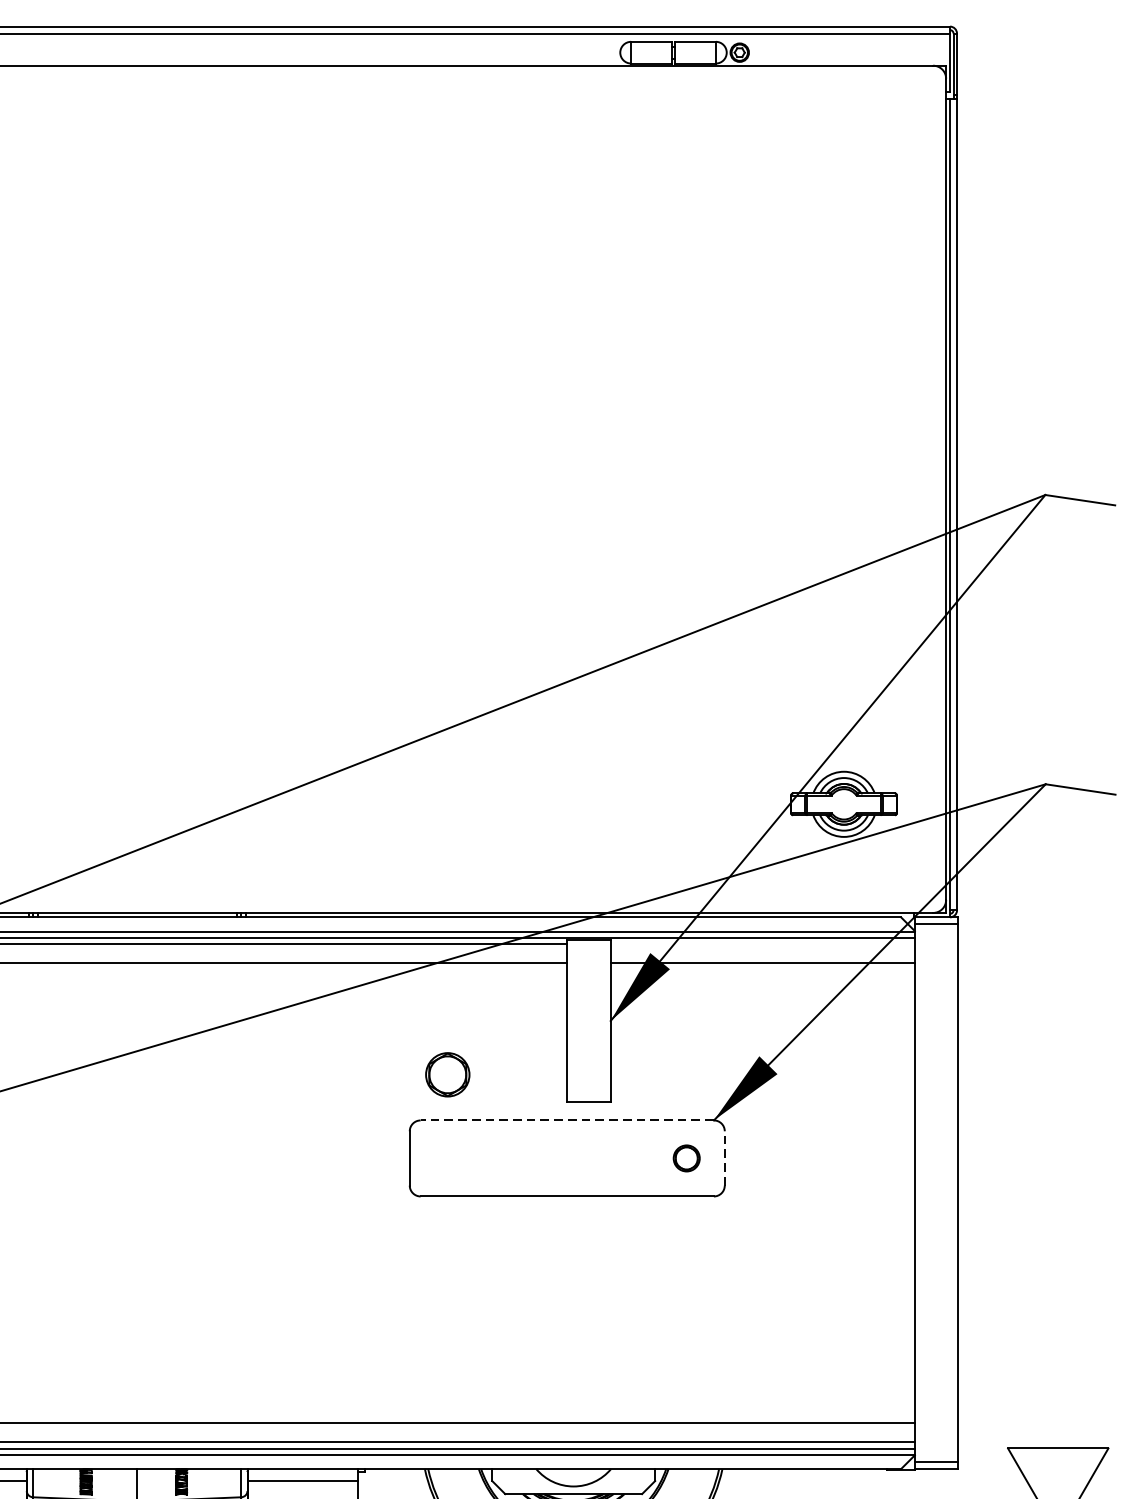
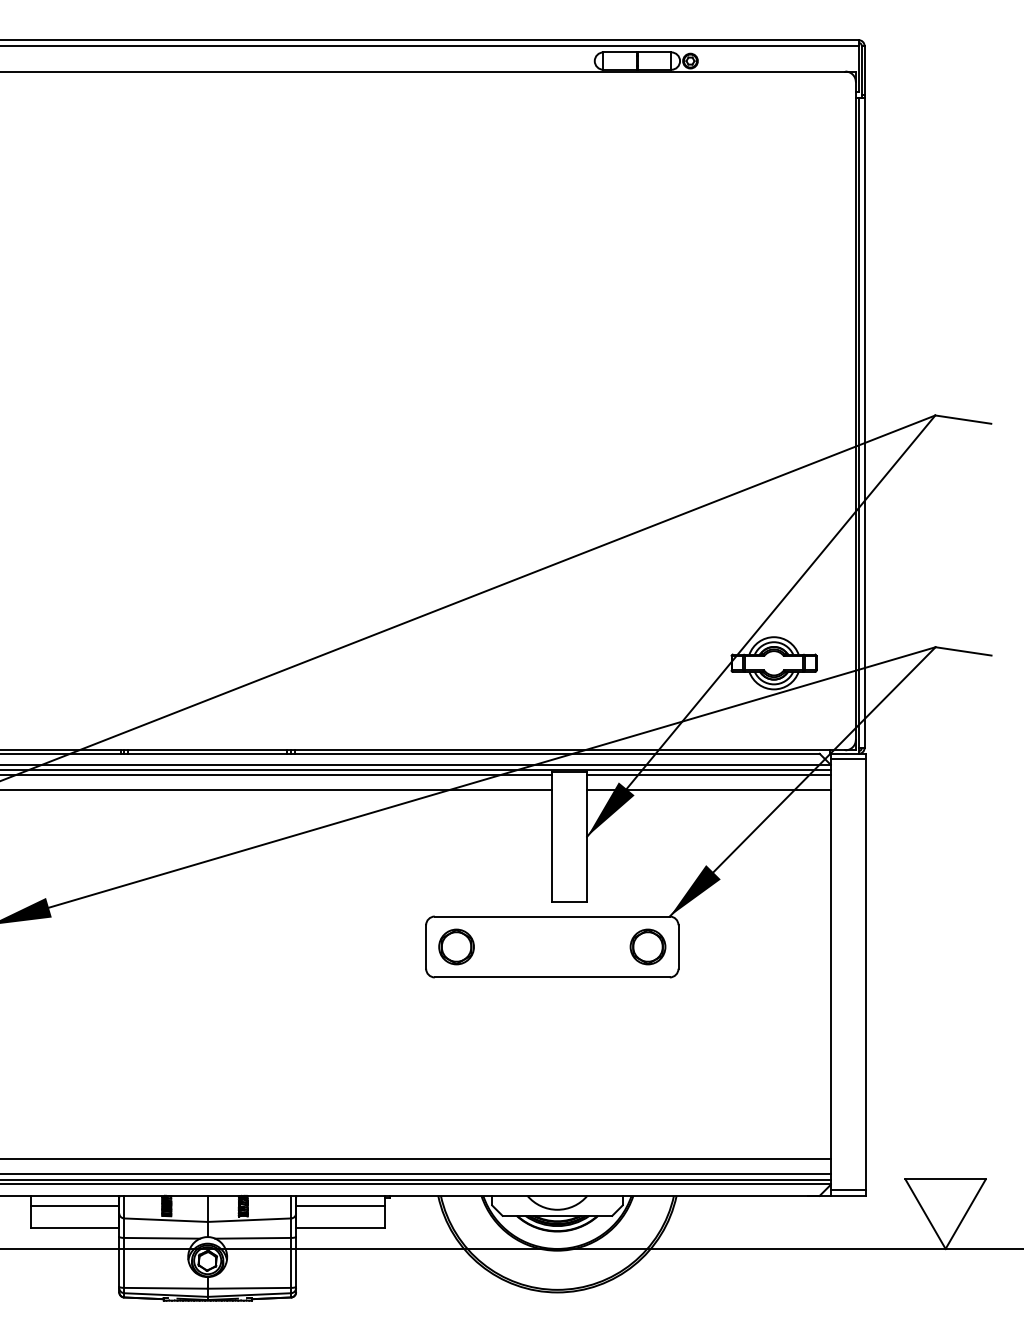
line: (762, 944) -> (708, 775), added
part: (447, 1074) -> (456, 946), moved
line: (566, 1120) -> (551, 916), dashed -> solid
part: (686, 1157) -> (647, 946), size x1.67
line: (724, 1157) -> (678, 946), dashed -> solid

